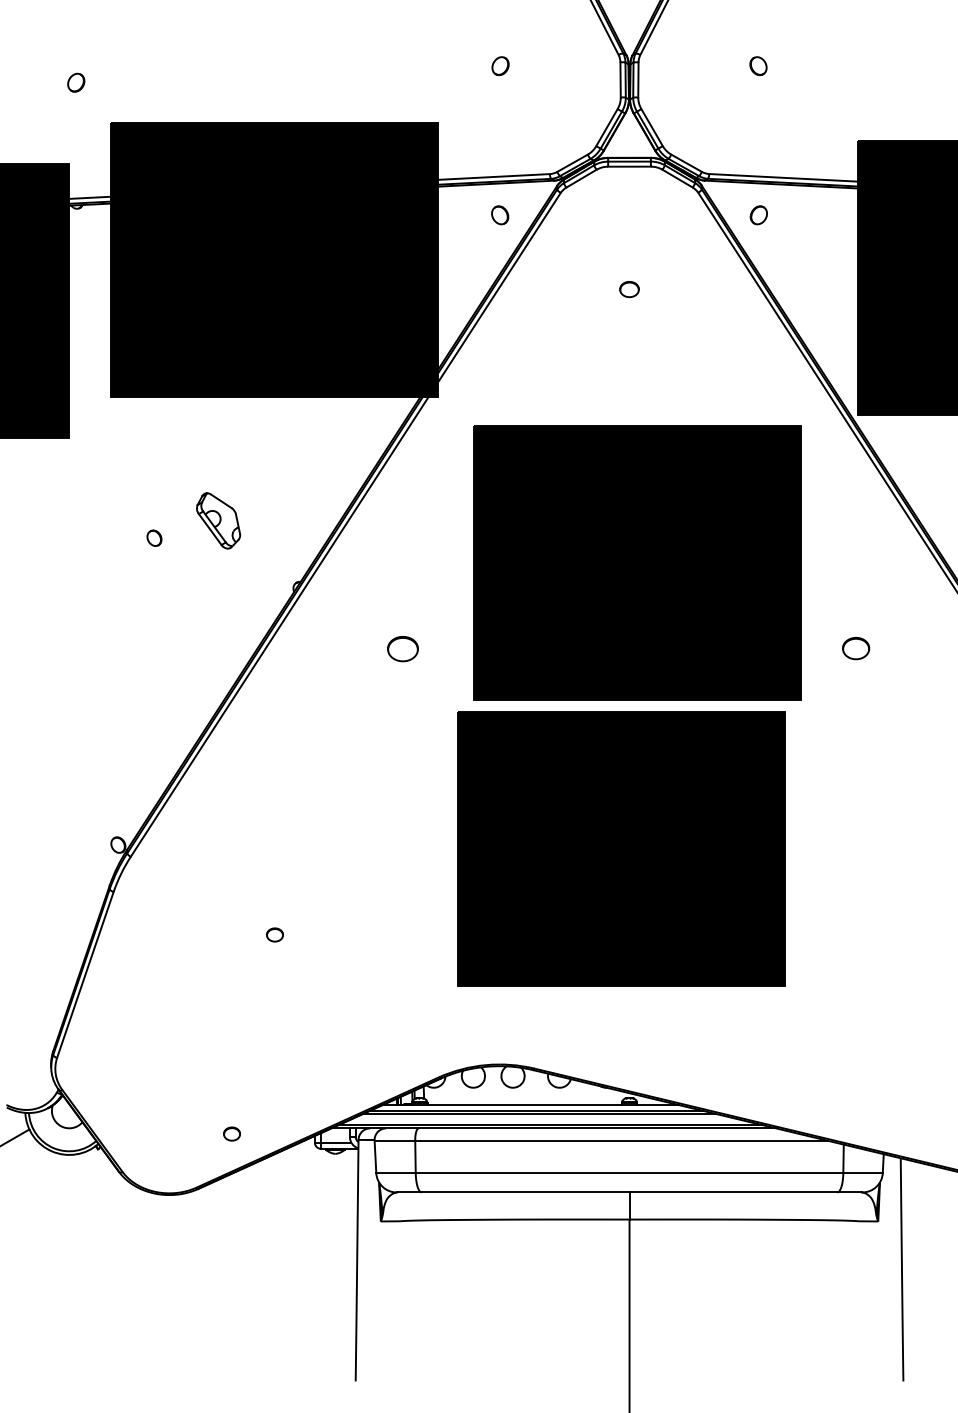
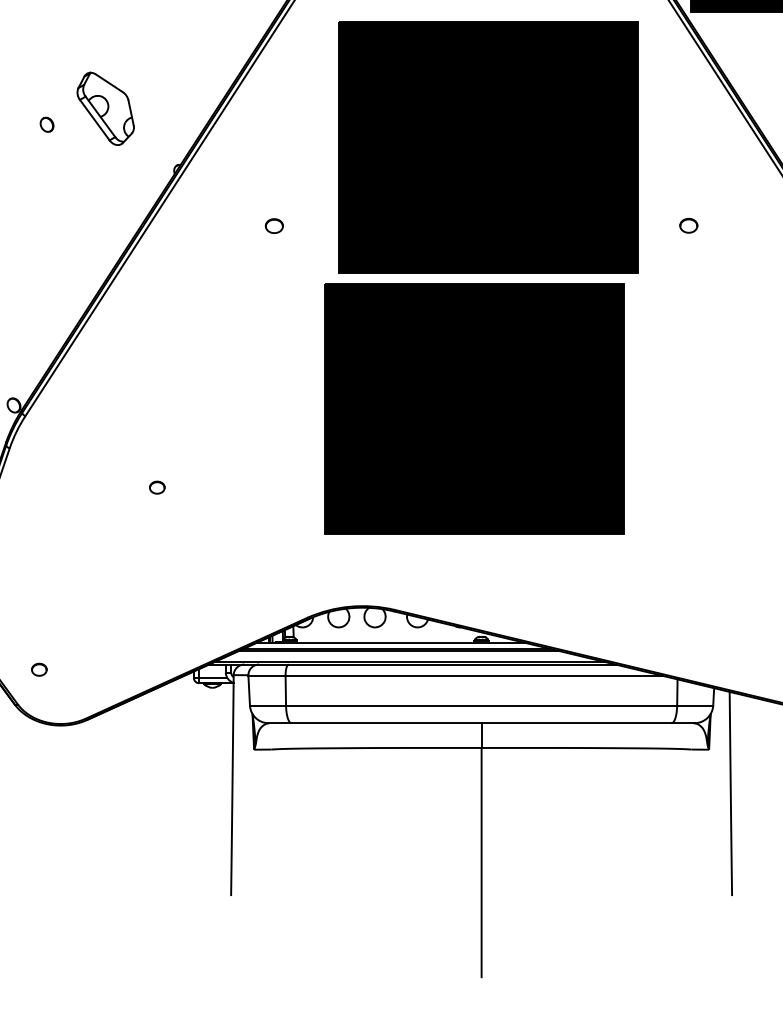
part: (218, 520) -> (105, 108), size x1.43
part: (402, 648) -> (273, 225), size x0.62
part: (855, 648) -> (688, 225), size x0.71
part: (231, 1133) -> (38, 669), moved

